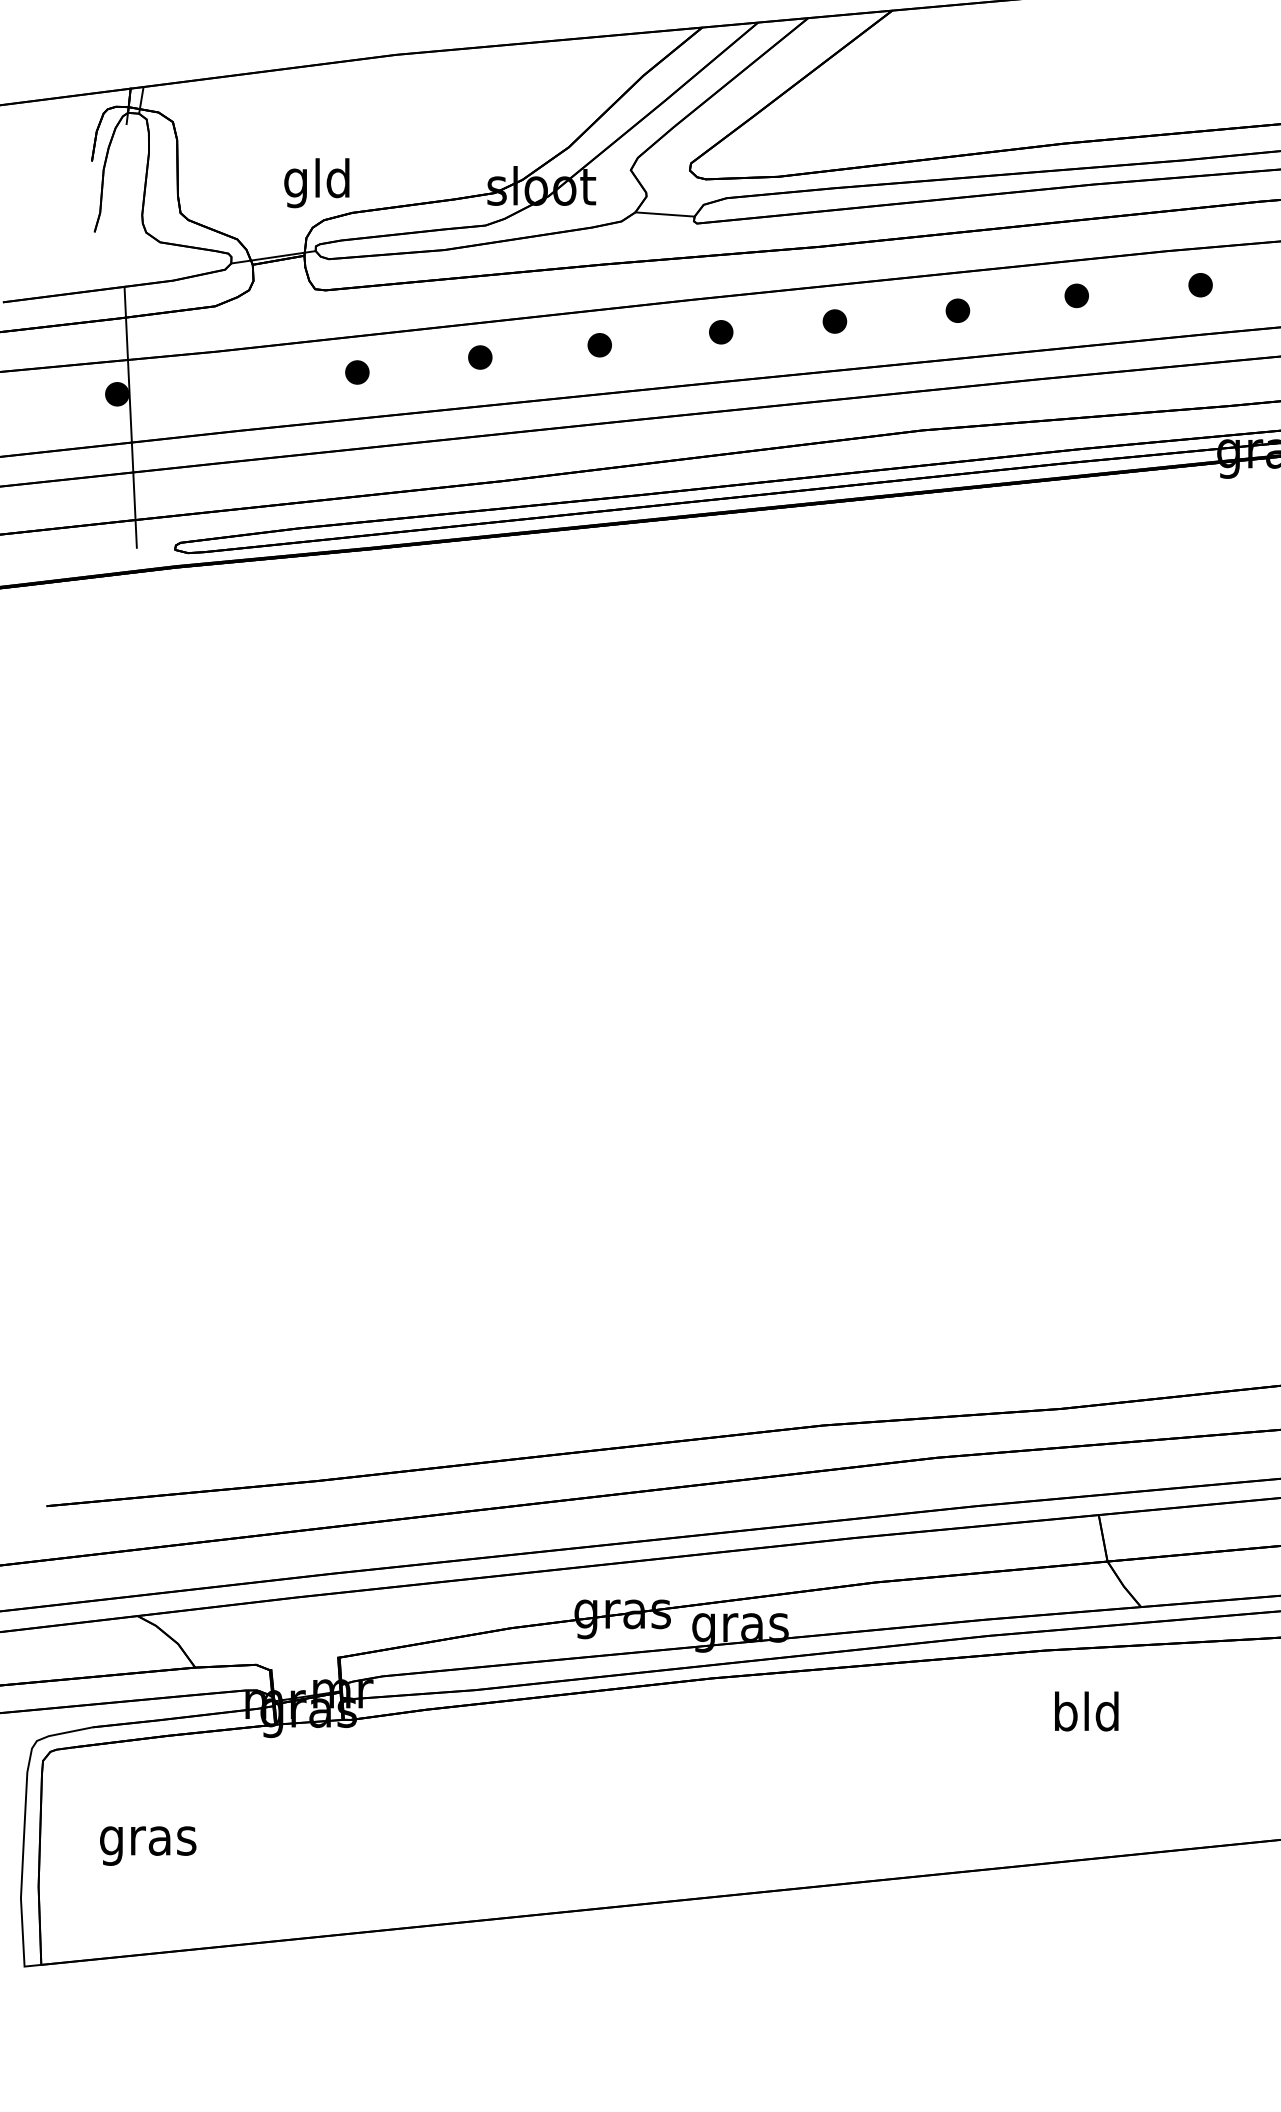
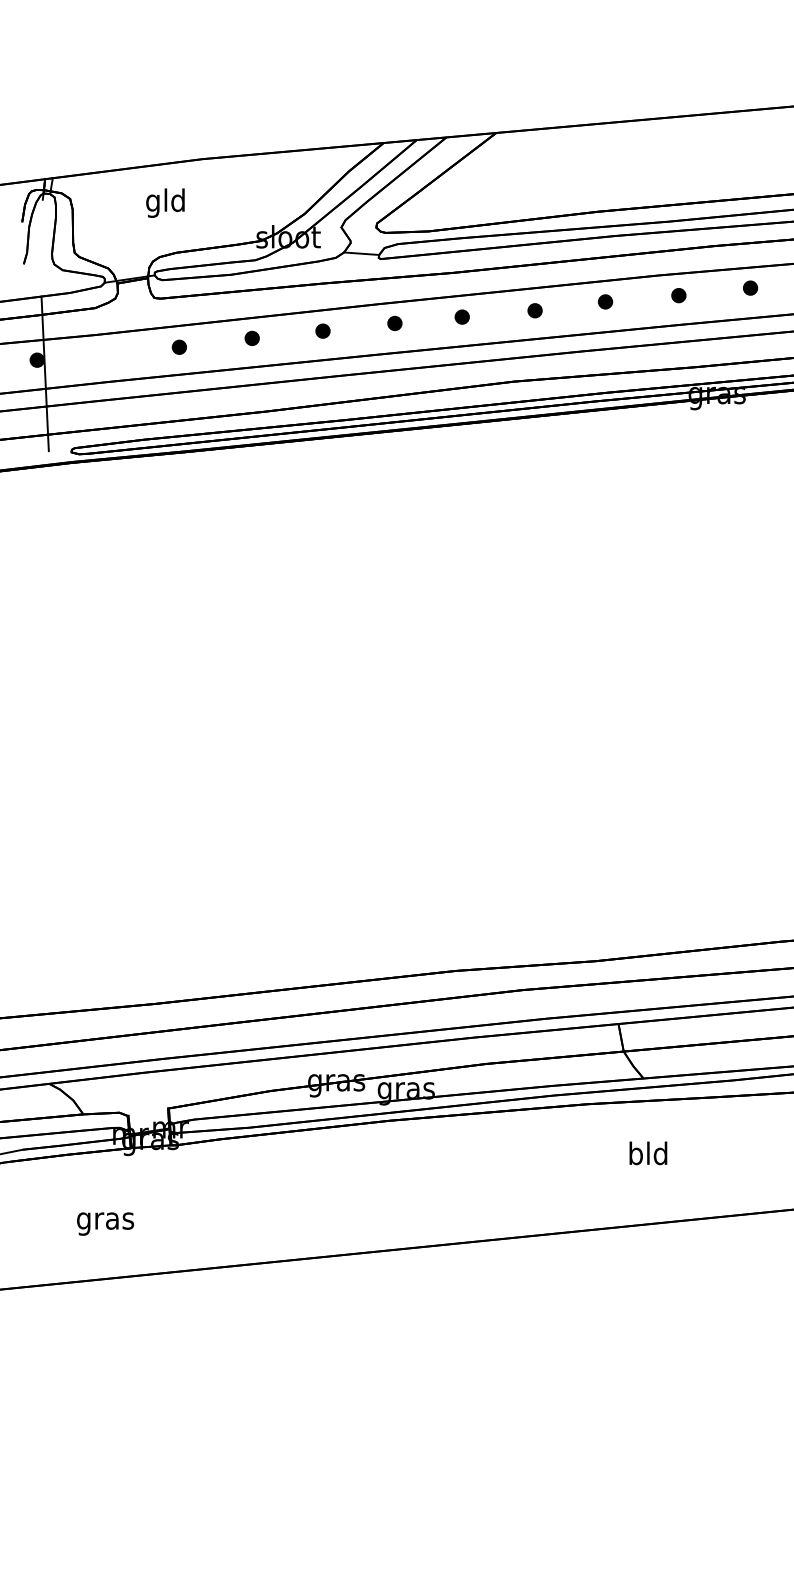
text: (316, 182) -> (165, 202), moved
text: (1086, 1711) -> (648, 1153), moved
text: (148, 1845) -> (105, 1223), moved

